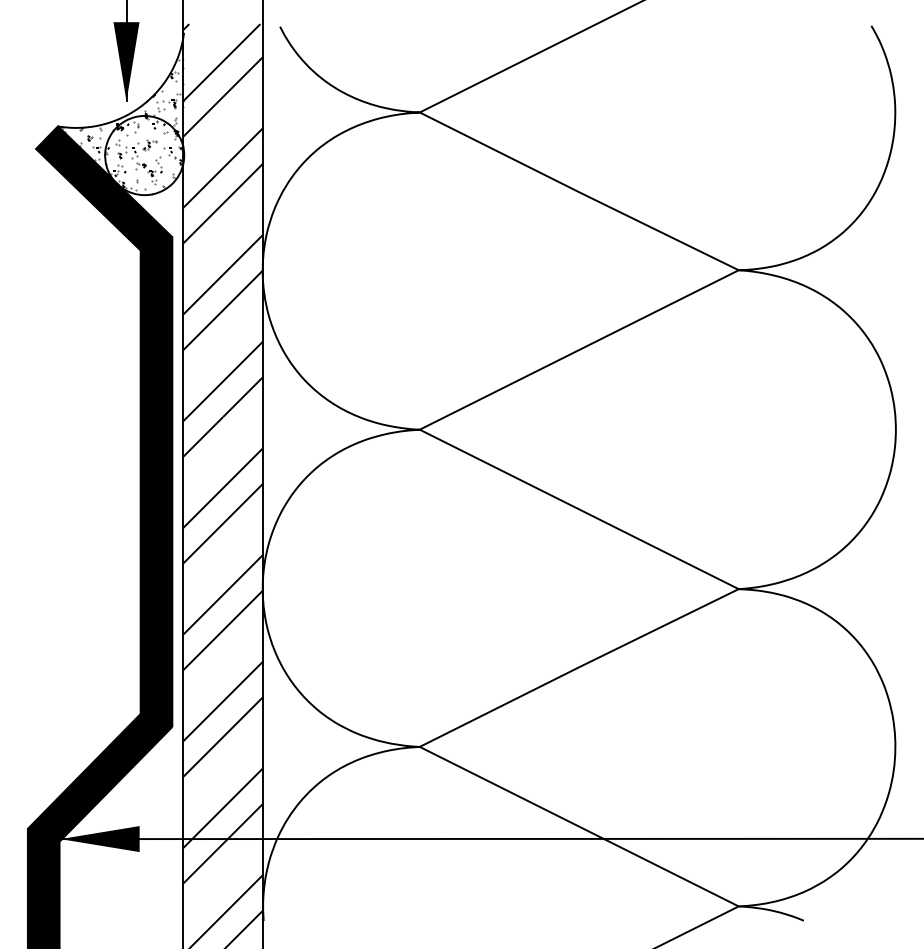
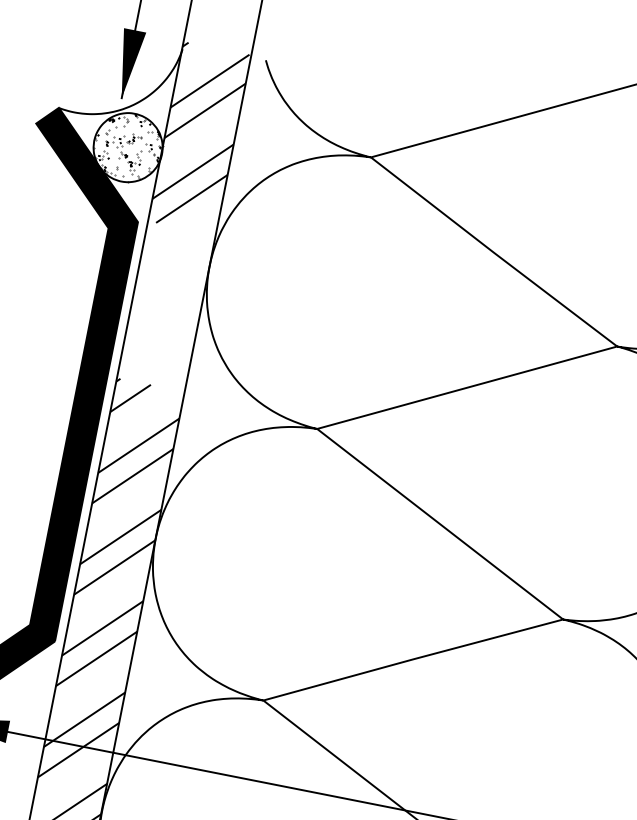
hatch: (123, 108) -> (117, 103), removed
hatch: (222, 325) -> (165, 306), removed

